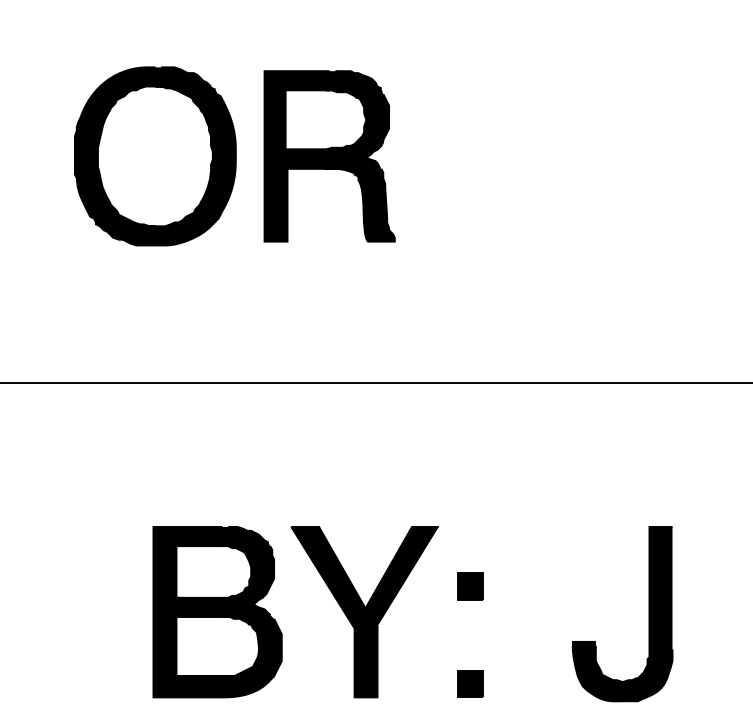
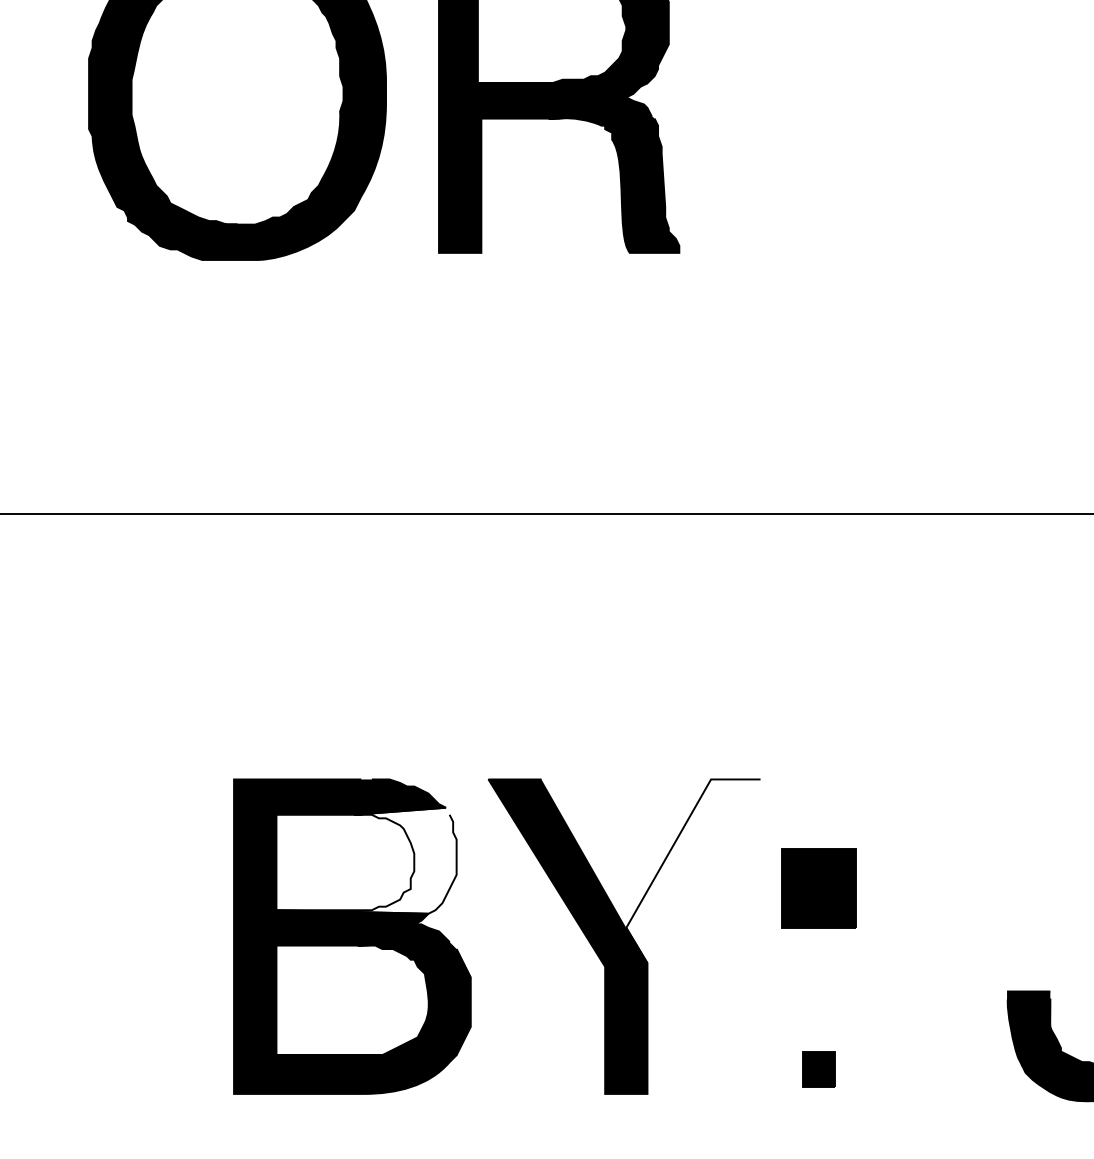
fill: (225, 570) -> (366, 859), removed
fill: (402, 576) -> (693, 870), removed
part: (470, 586) -> (819, 889), size x1.6
part: (470, 683) -> (819, 1068), size x0.7

